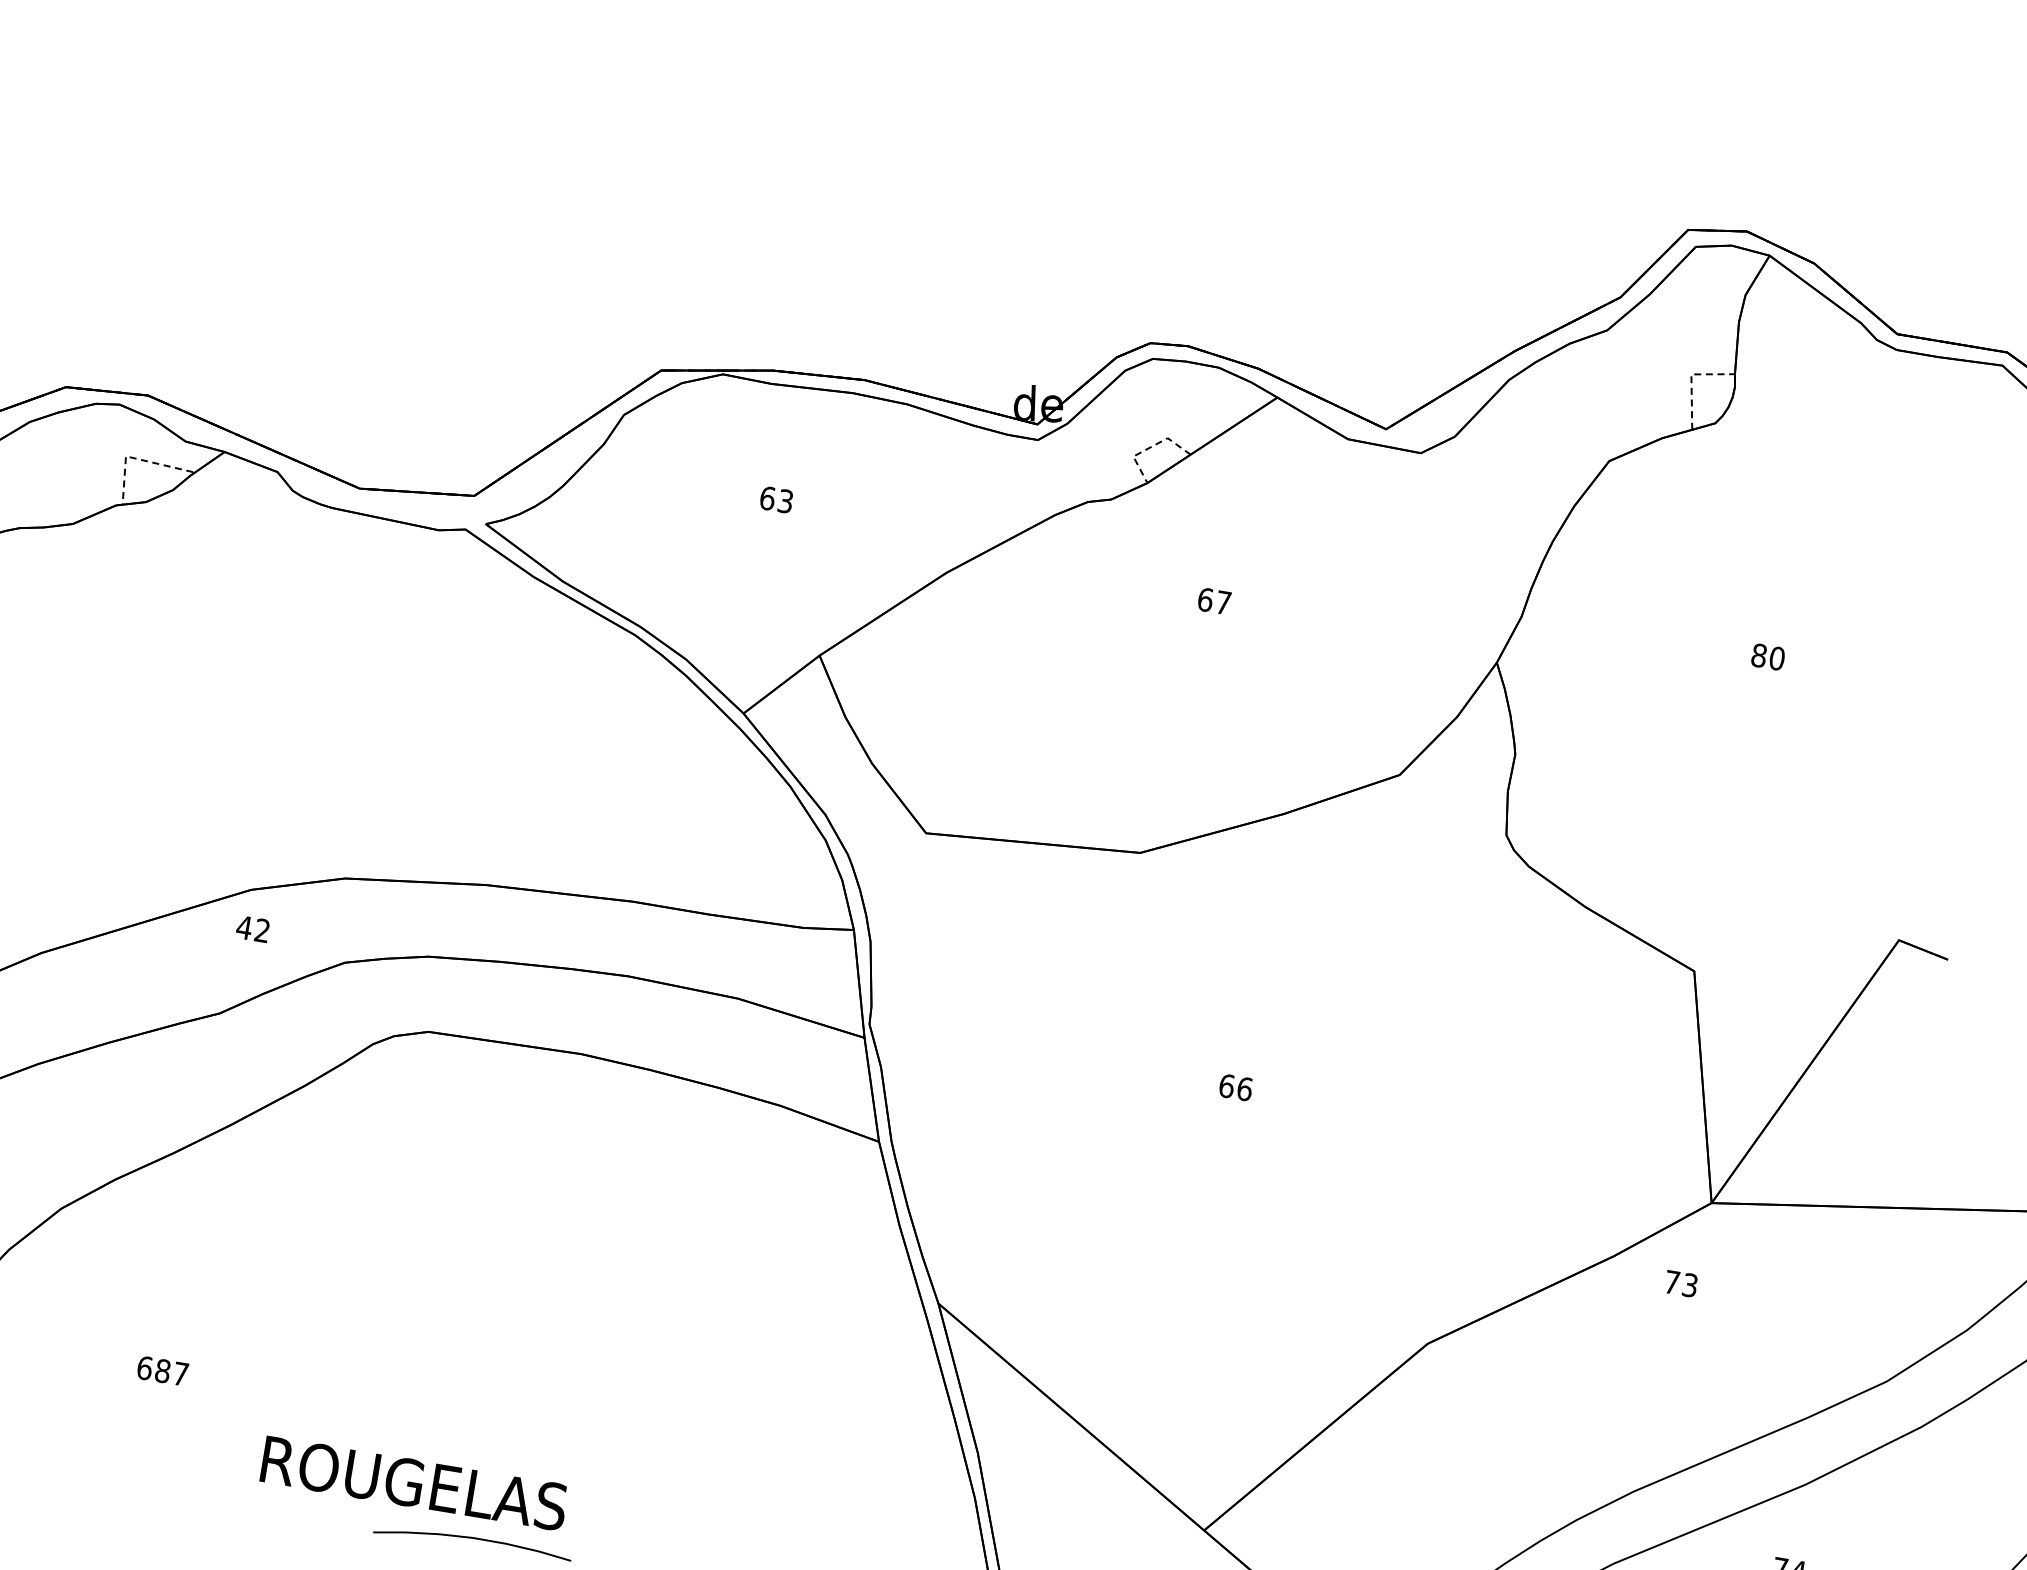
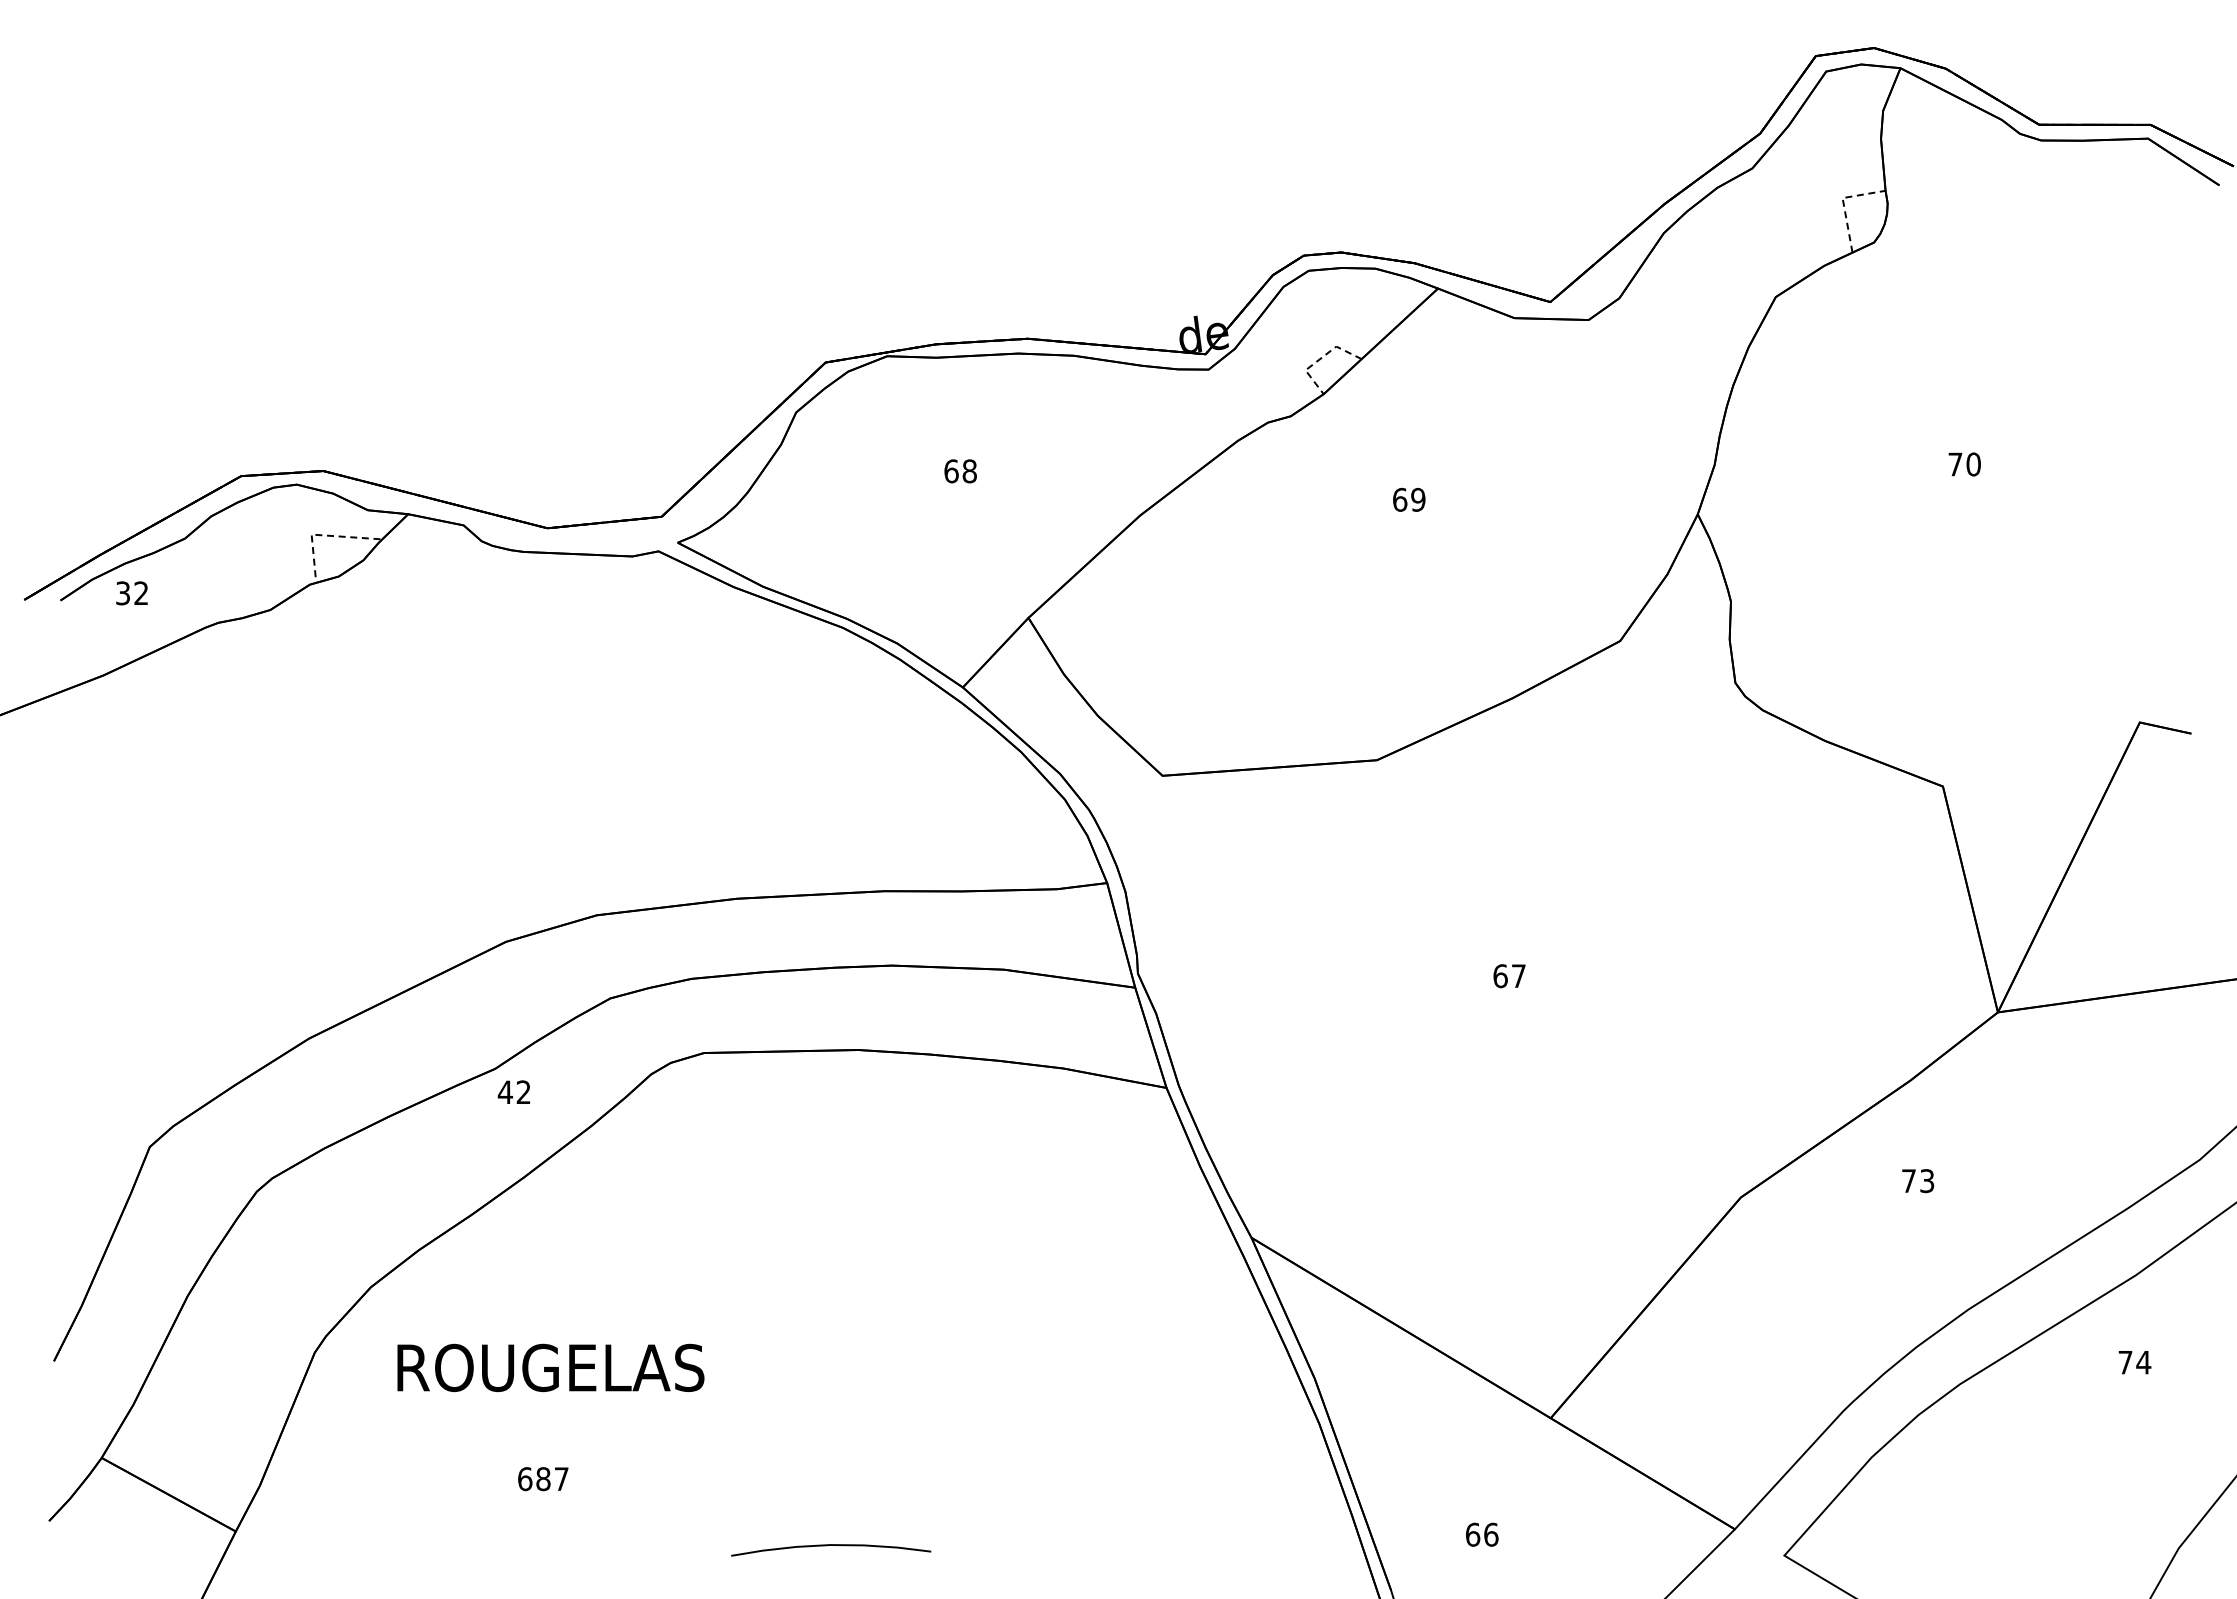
text: (785, 501) -> (969, 471), 63 -> 68
text: (1223, 602) -> (1418, 499), 67 -> 69
text: (1759, 655) -> (1955, 464), 80 -> 70
text: (252, 928) -> (513, 1091), moved
text: (1244, 1089) -> (1518, 976), 66 -> 67
text: (1681, 1284) -> (1918, 1181), moved
text: (162, 1371) -> (543, 1479), moved
text: (414, 1483) -> (550, 1367), moved

